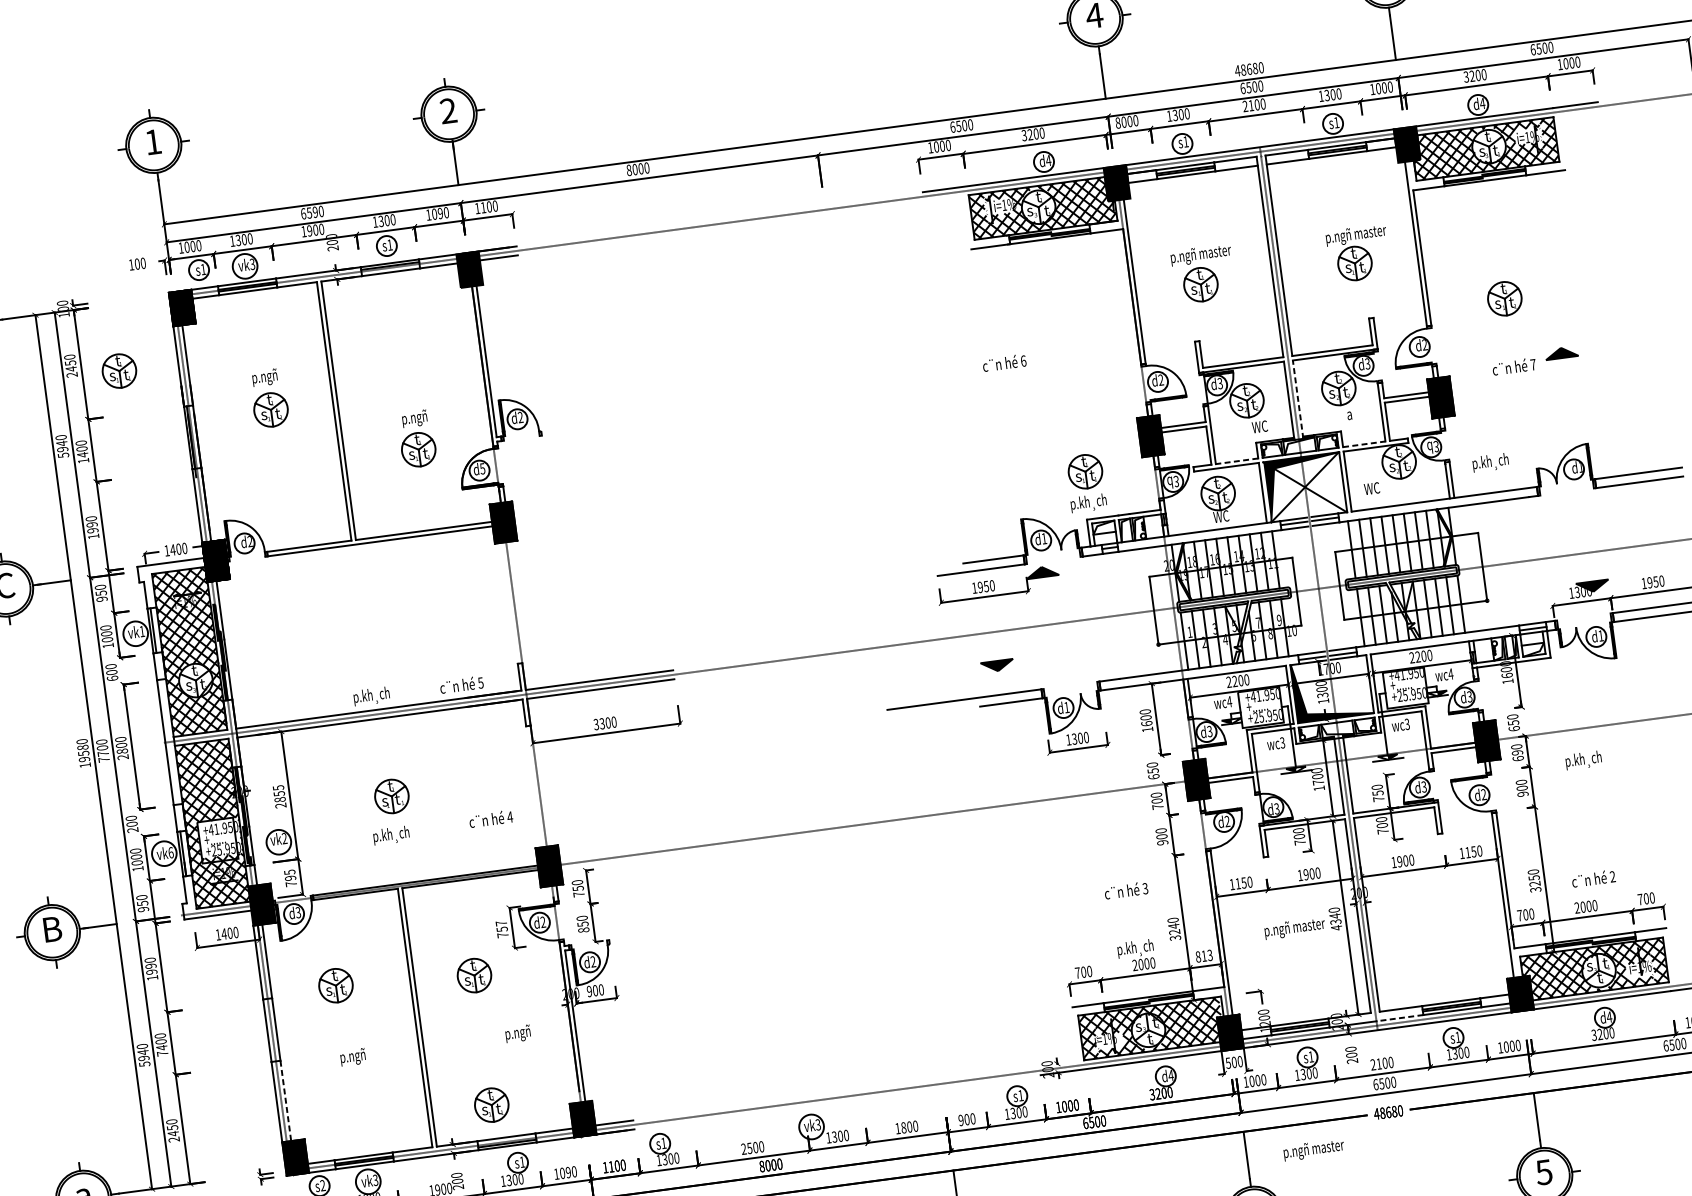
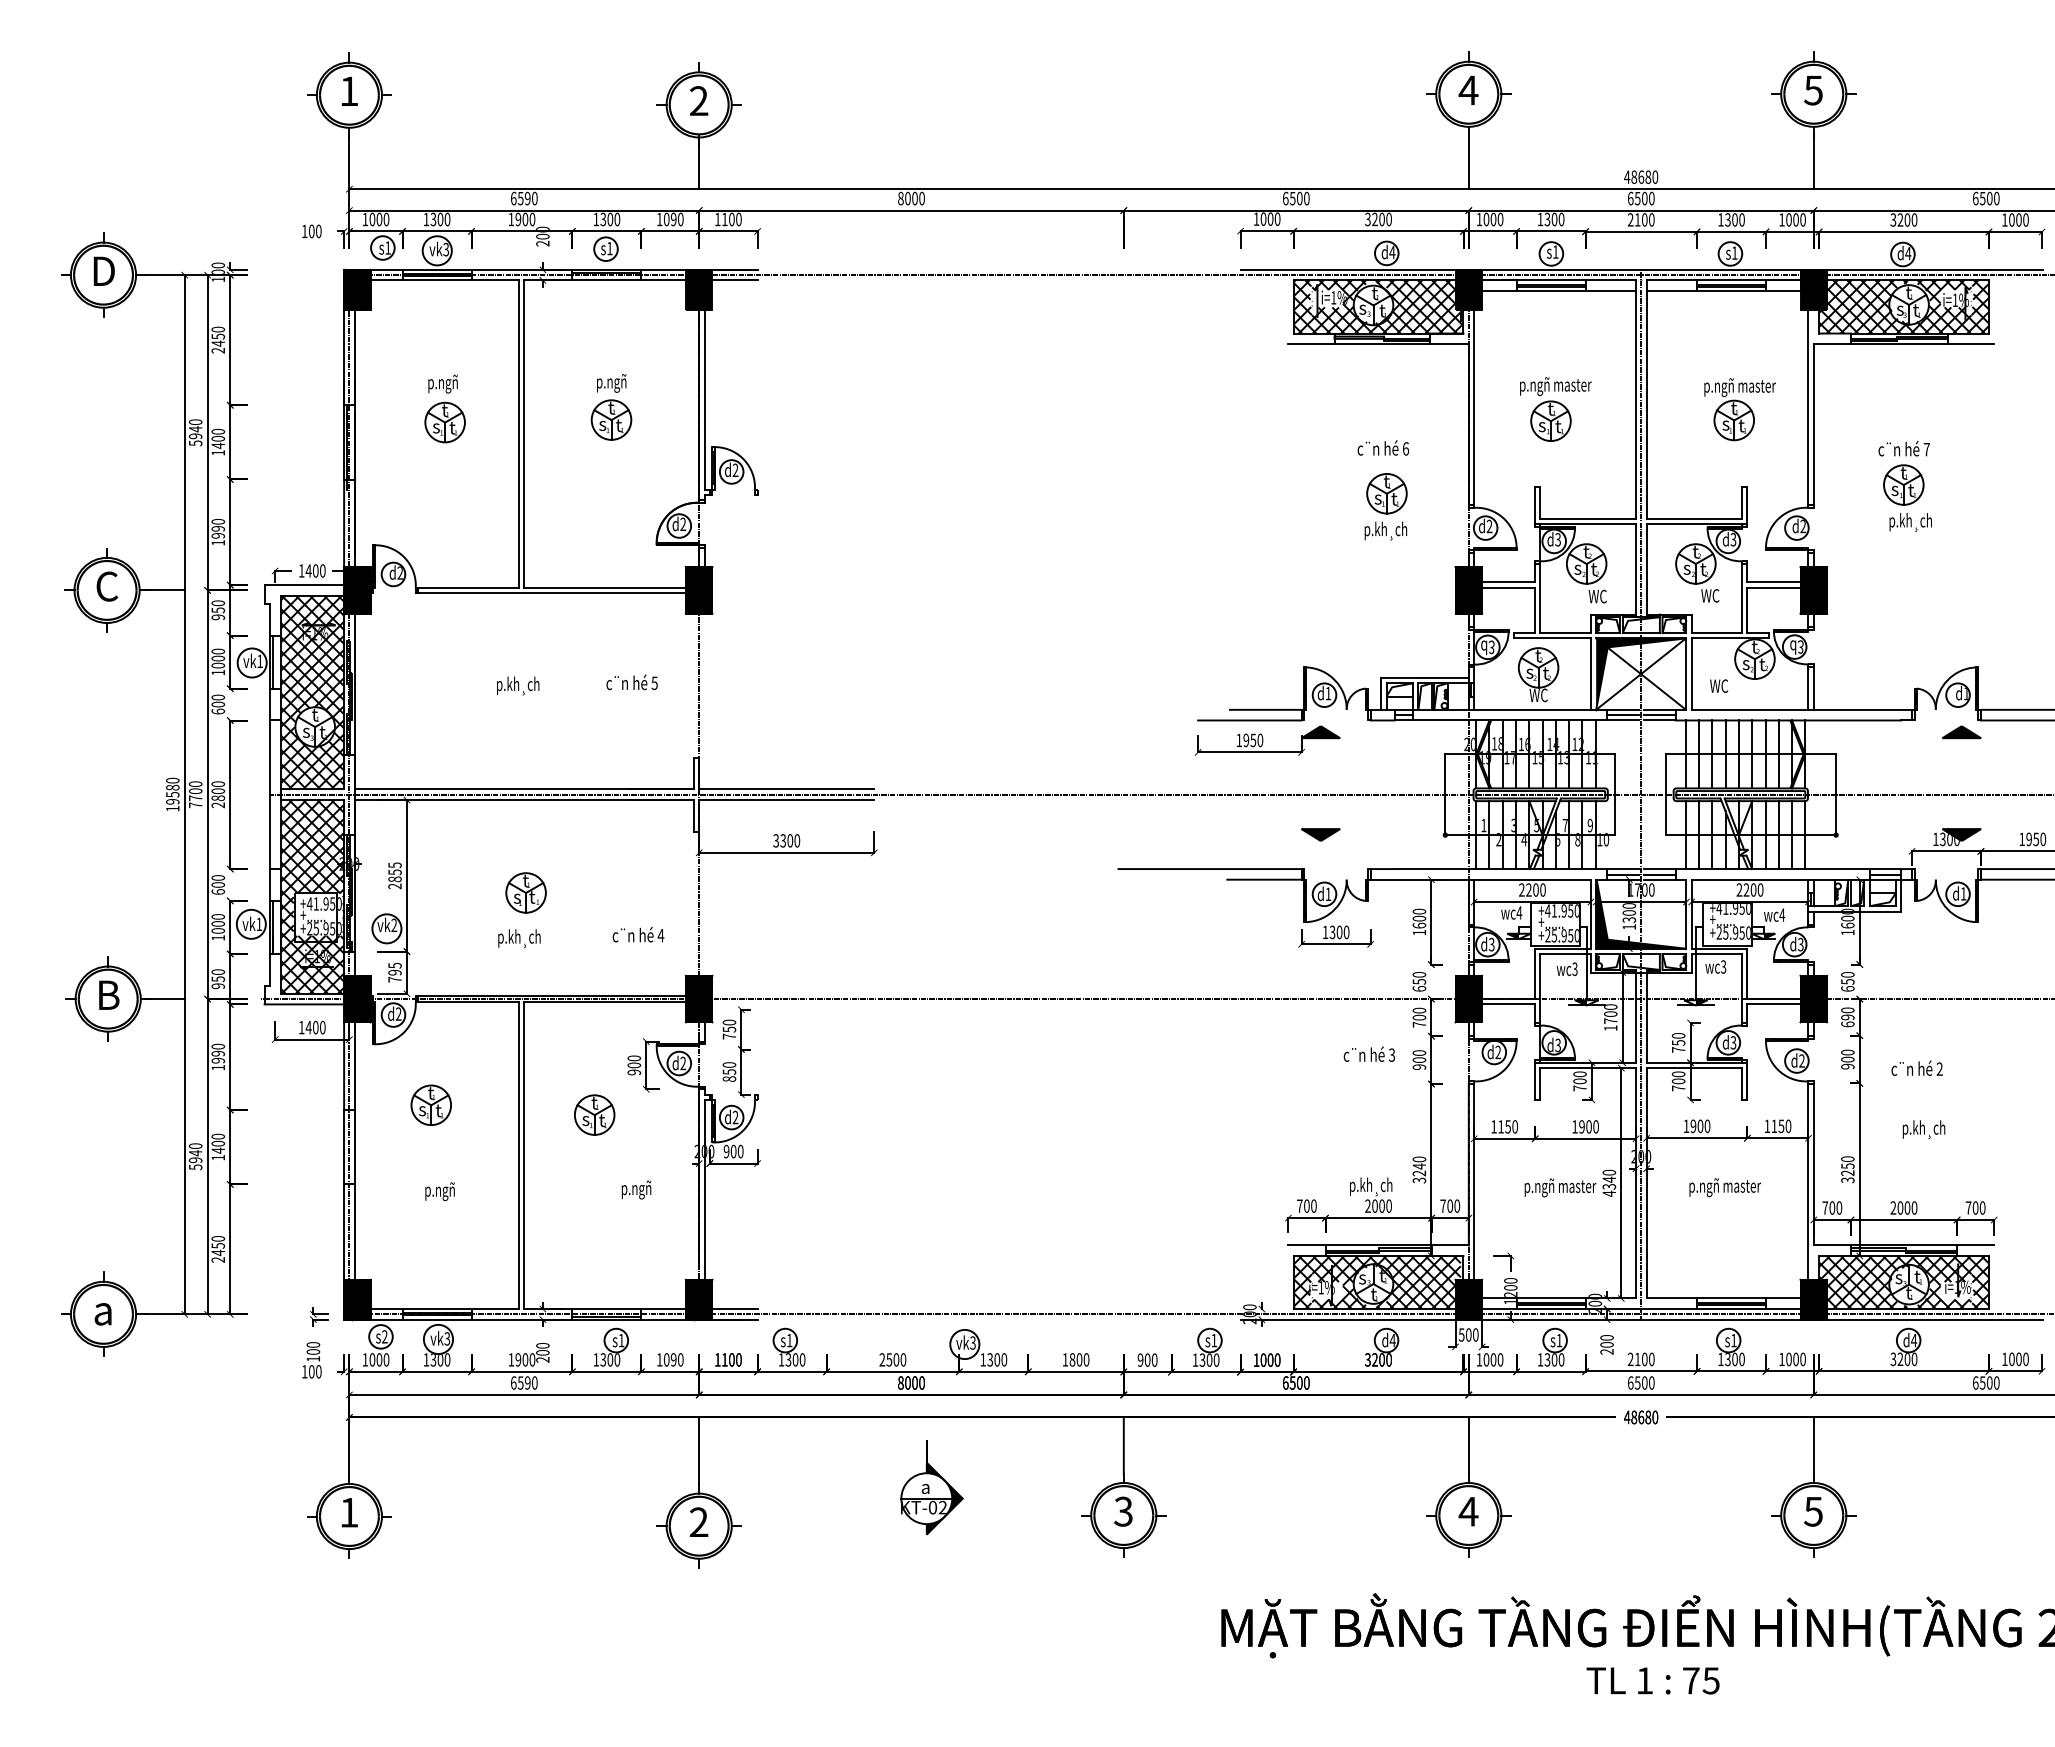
text: (1118, 123) -> (1479, 219), 8000 -> 1000
part: (1561, 353) -> (1961, 732), moved
text: (1004, 362) -> (1383, 447), moved
text: (1513, 366) -> (1903, 448), moved
part: (118, 371) -> (273, 353), removed
line: (1298, 399) -> (1646, 570), dashed -> solid
text: (1354, 413) -> (1710, 595), a -> WC
part: (417, 439) -> (611, 407), moved
line: (1364, 444) -> (1717, 633), dashed -> solid
line: (1236, 461) -> (1565, 633), dashed -> solid
text: (1490, 462) -> (1910, 522), moved
text: (482, 468) -> (683, 524), d5 -> d2
part: (1085, 482) -> (1385, 506), moved
part: (997, 665) -> (1320, 834), moved
text: (461, 684) -> (631, 682), moved
text: (371, 696) -> (518, 685), moved
text: (1583, 760) -> (1923, 1129), moved
text: (133, 829) -> (218, 891), 200 -> 600
text: (171, 852) -> (259, 924), vk6 -> vk1
text: (1592, 878) -> (1916, 1067), moved
text: (1125, 889) -> (1368, 1053), moved
text: (298, 913) -> (398, 1014), d3 -> d2
text: (502, 929) -> (634, 1065), 757 -> 900
text: (1204, 955) -> (1450, 1205), 813 -> 700
line: (1400, 1018) -> (1669, 1309), dashed -> solid
text: (162, 1053) -> (217, 1157), 7400 -> 1400
line: (285, 1101) -> (354, 1232), dashed -> solid
part: (491, 1104) -> (594, 1268), removed
text: (1313, 1149) -> (1724, 1187), moved

